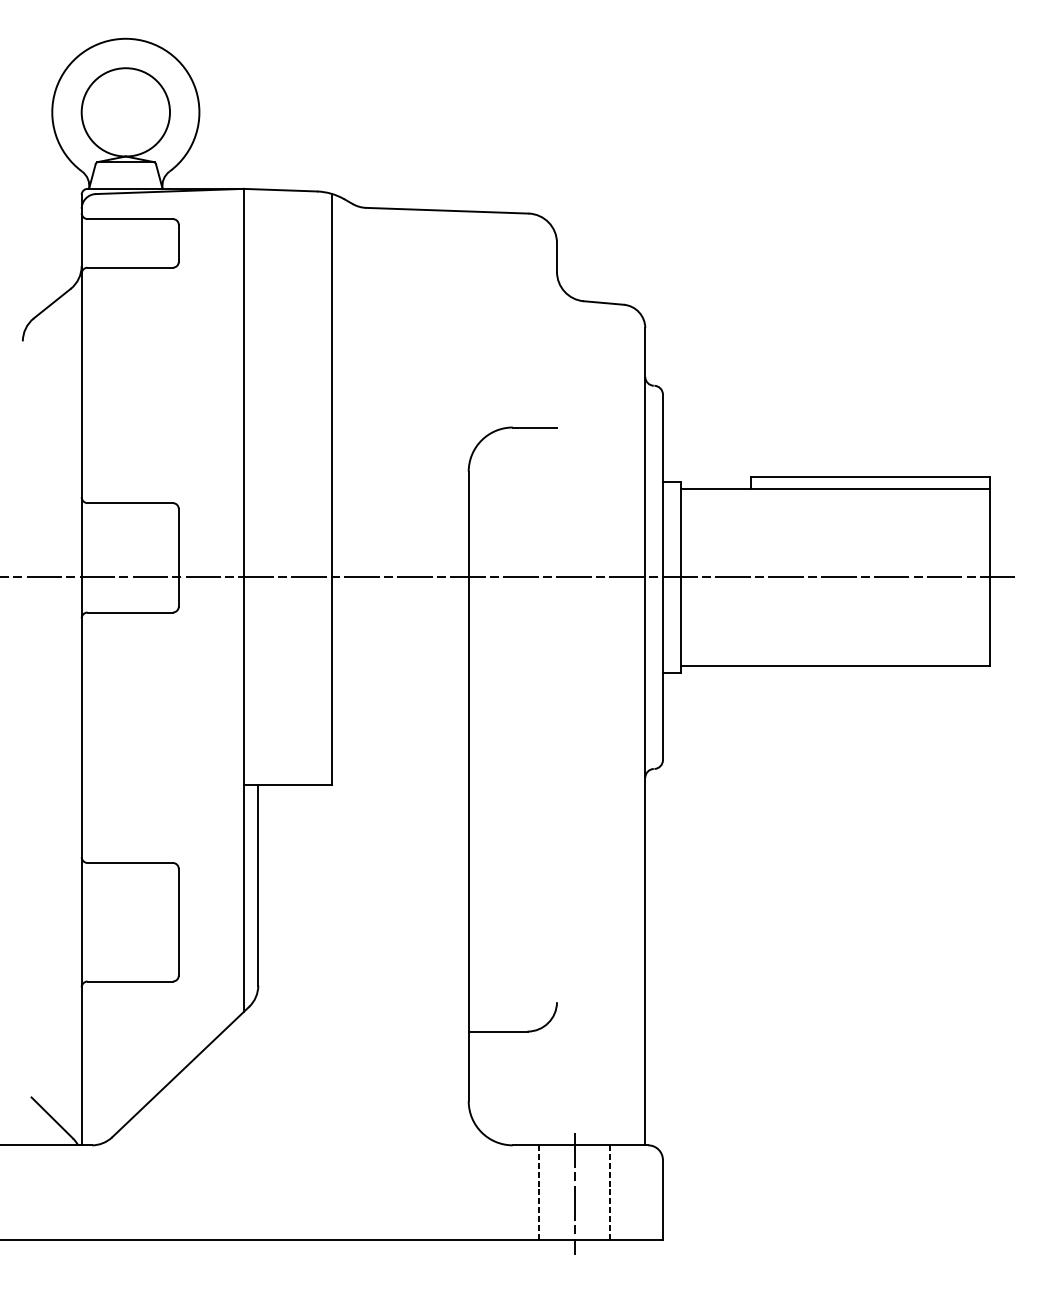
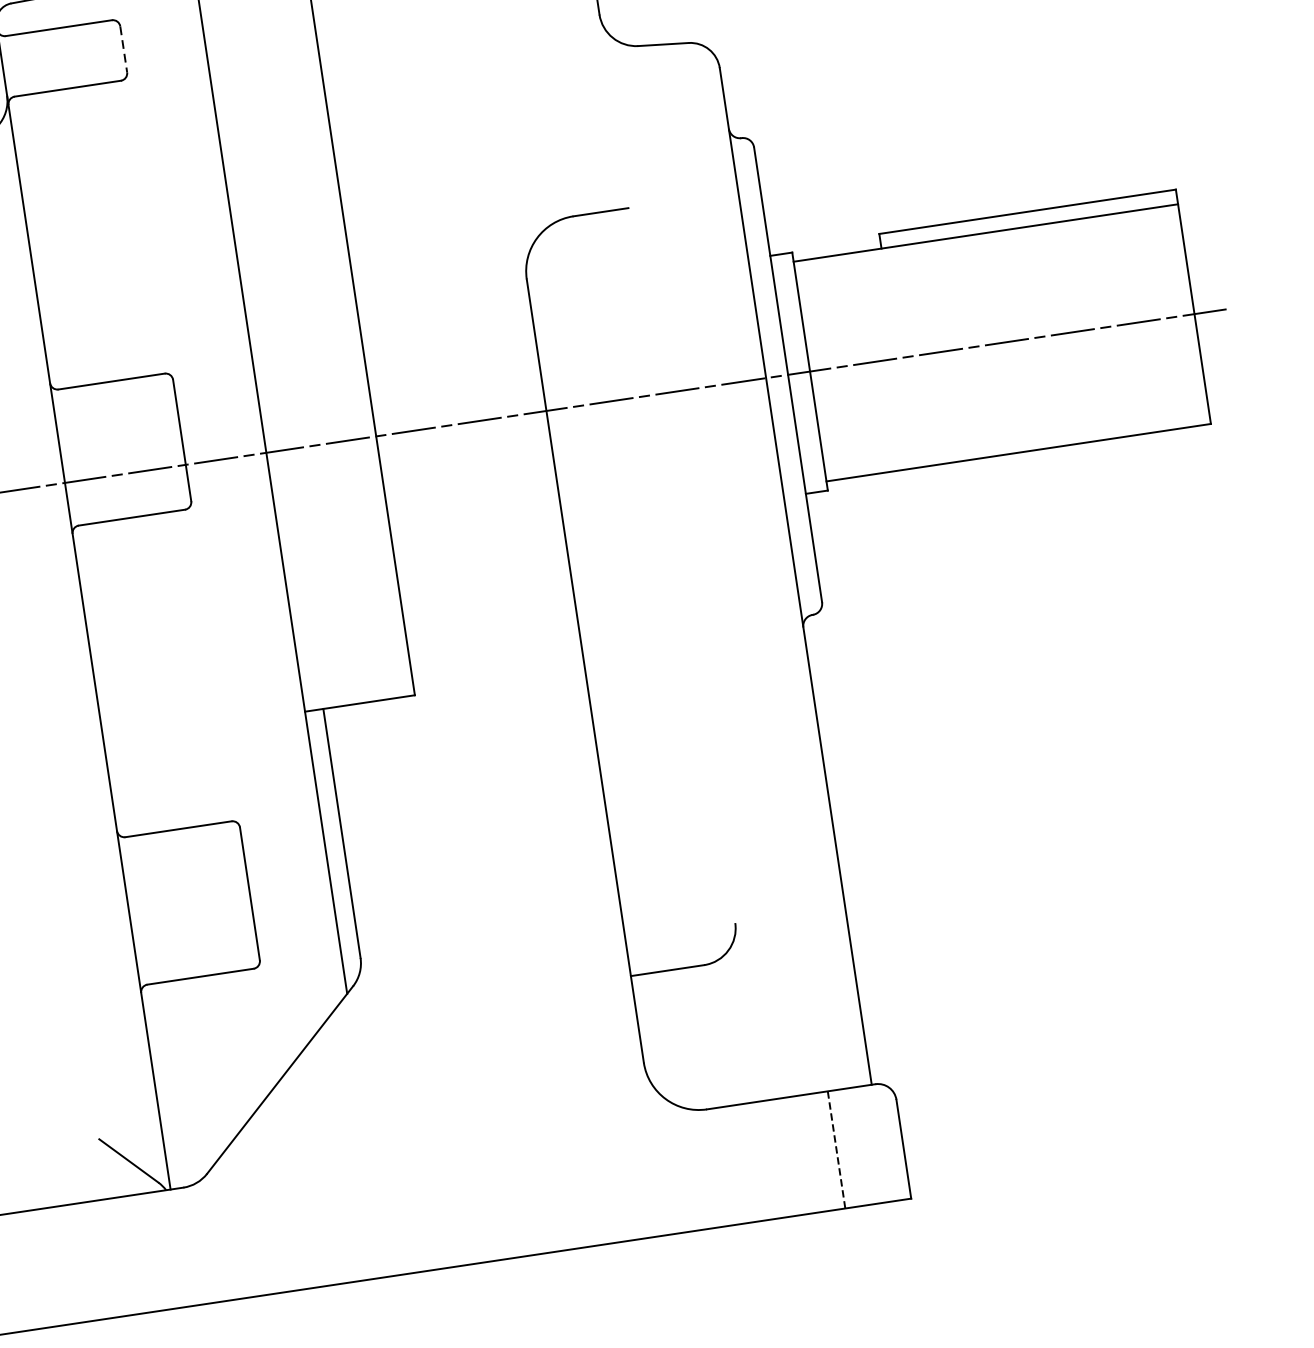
line: (178, 243) -> (123, 49), solid -> dashed
line: (539, 1192) -> (748, 1163), removed
line: (574, 1193) -> (792, 1157), removed

